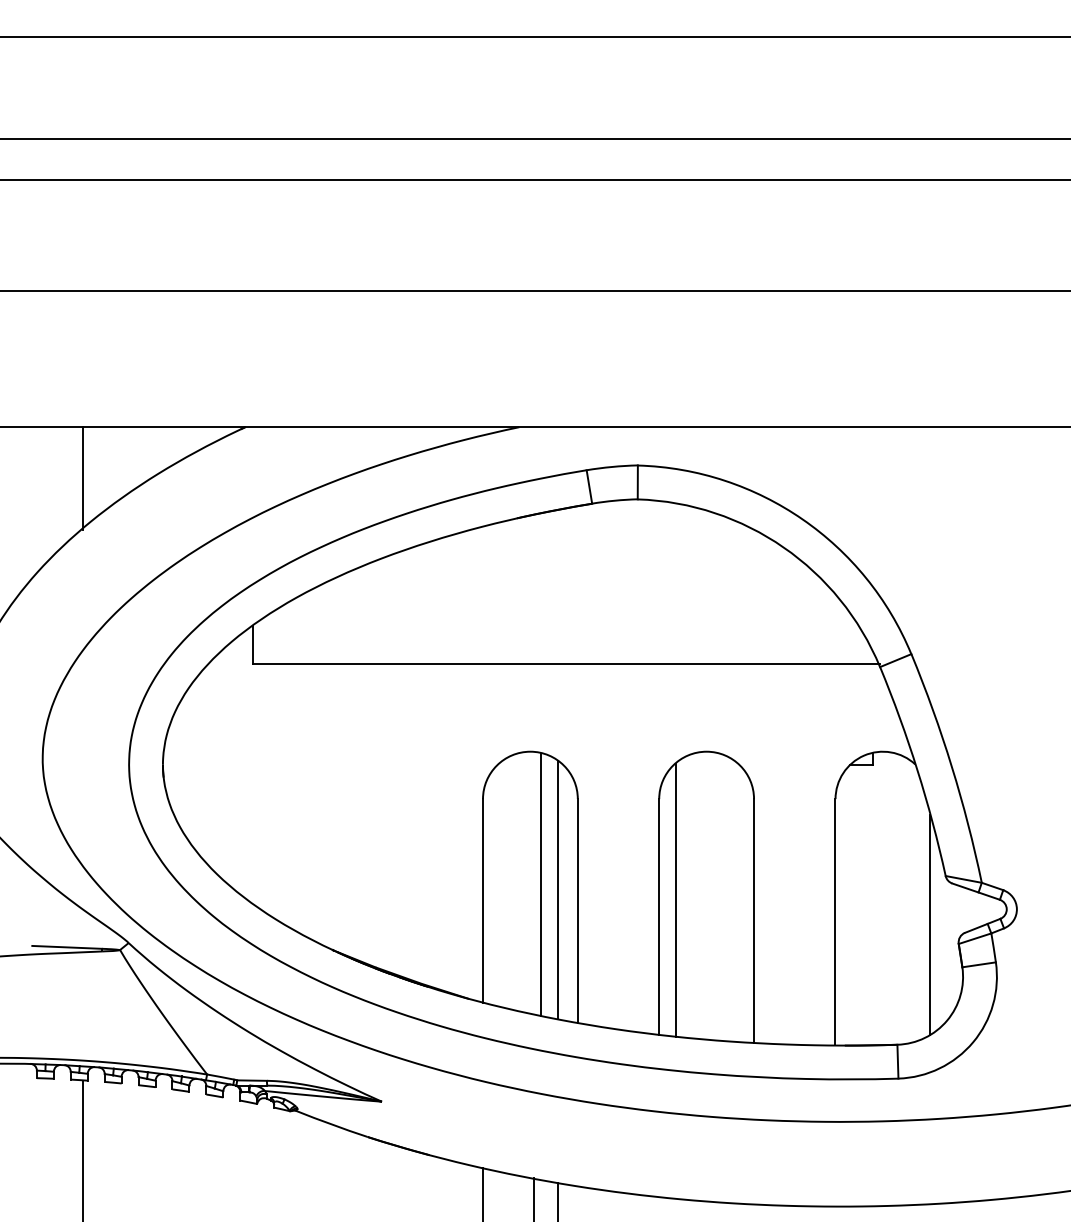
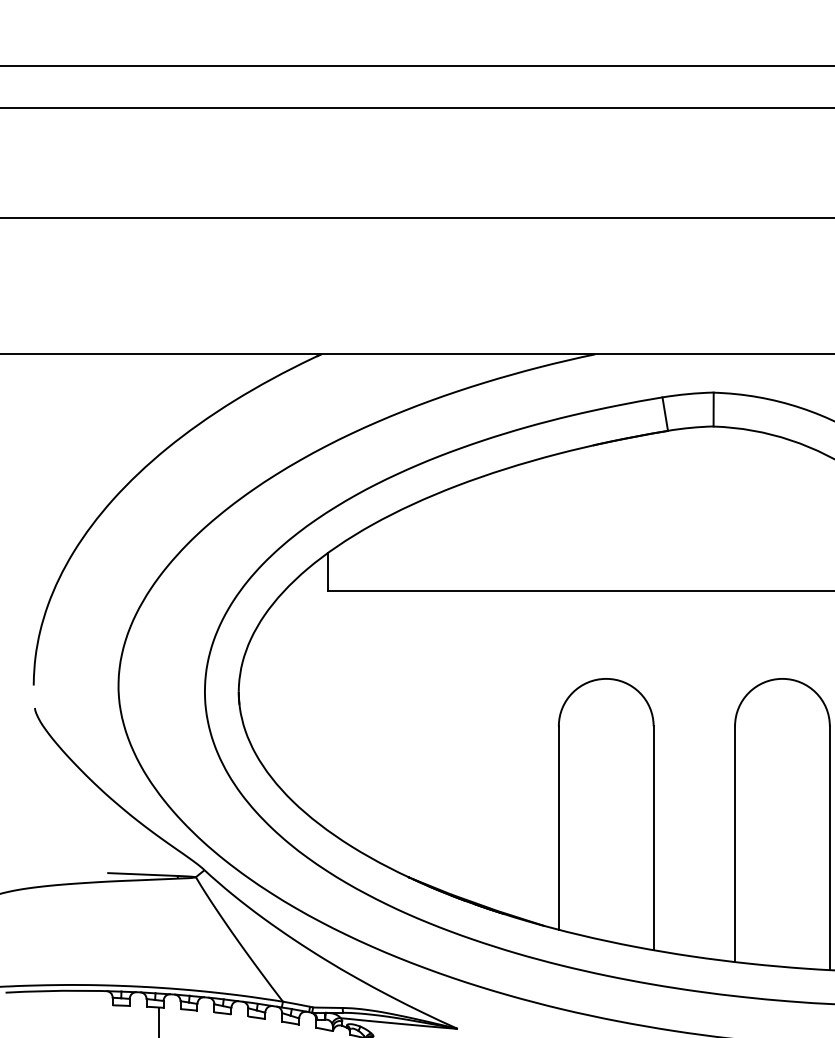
line: (82, 478) -> (158, 405), removed
line: (540, 884) -> (616, 811), removed
line: (557, 890) -> (633, 817), removed
line: (676, 899) -> (752, 826), removed

